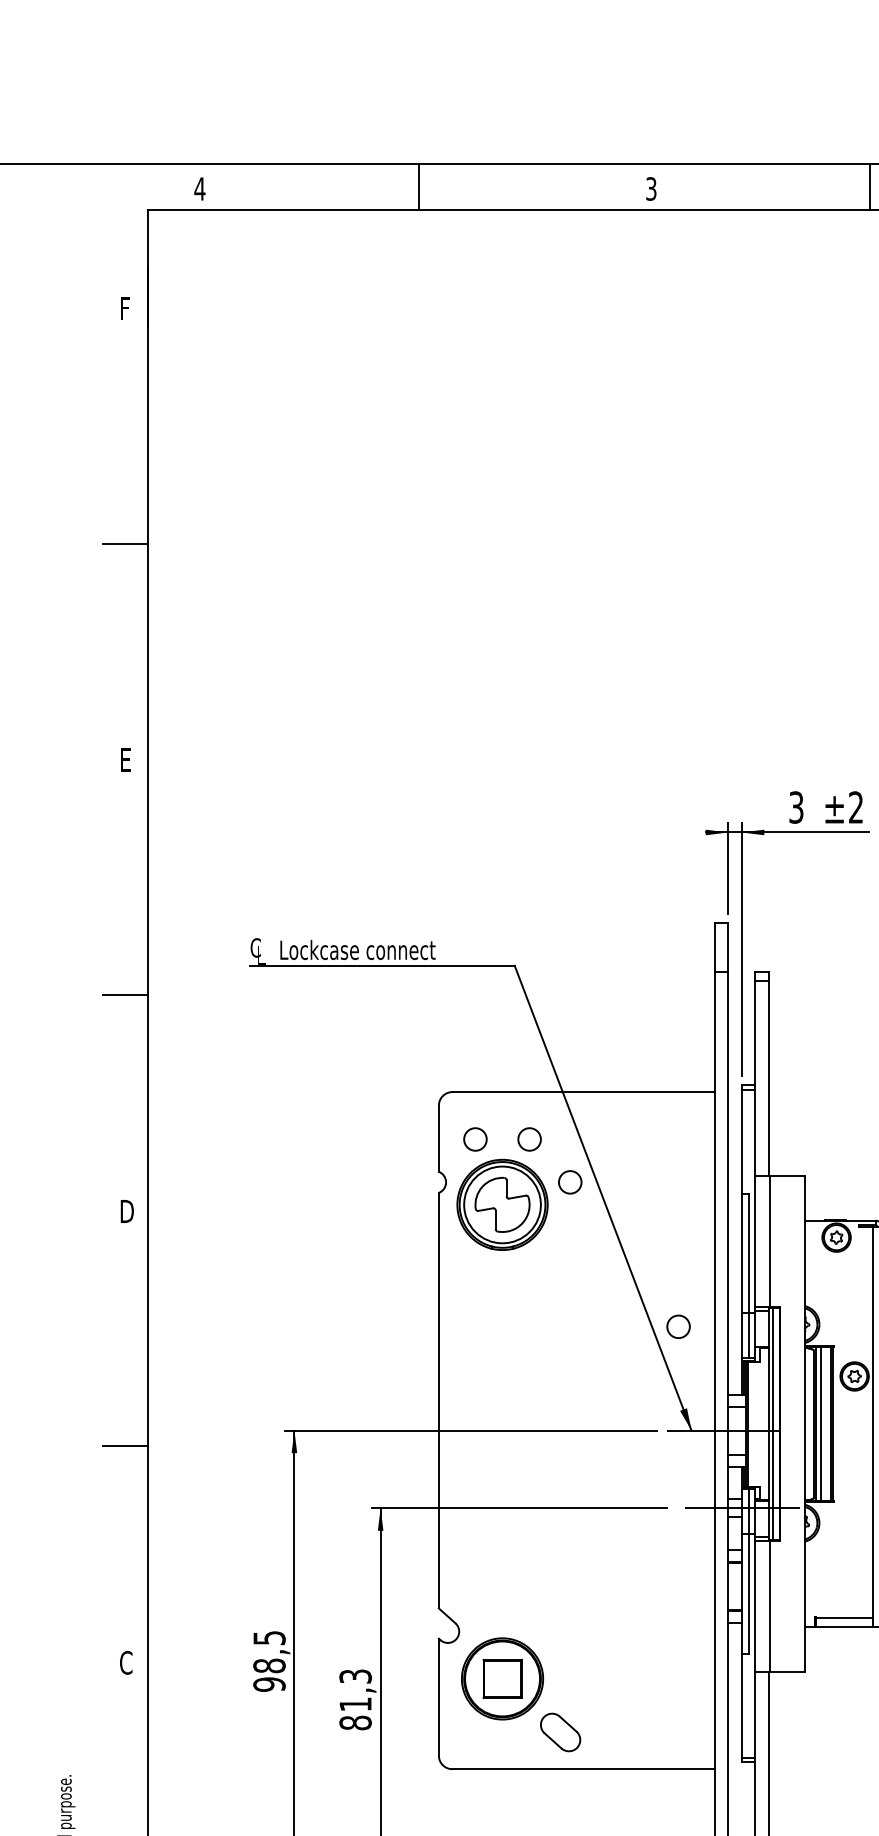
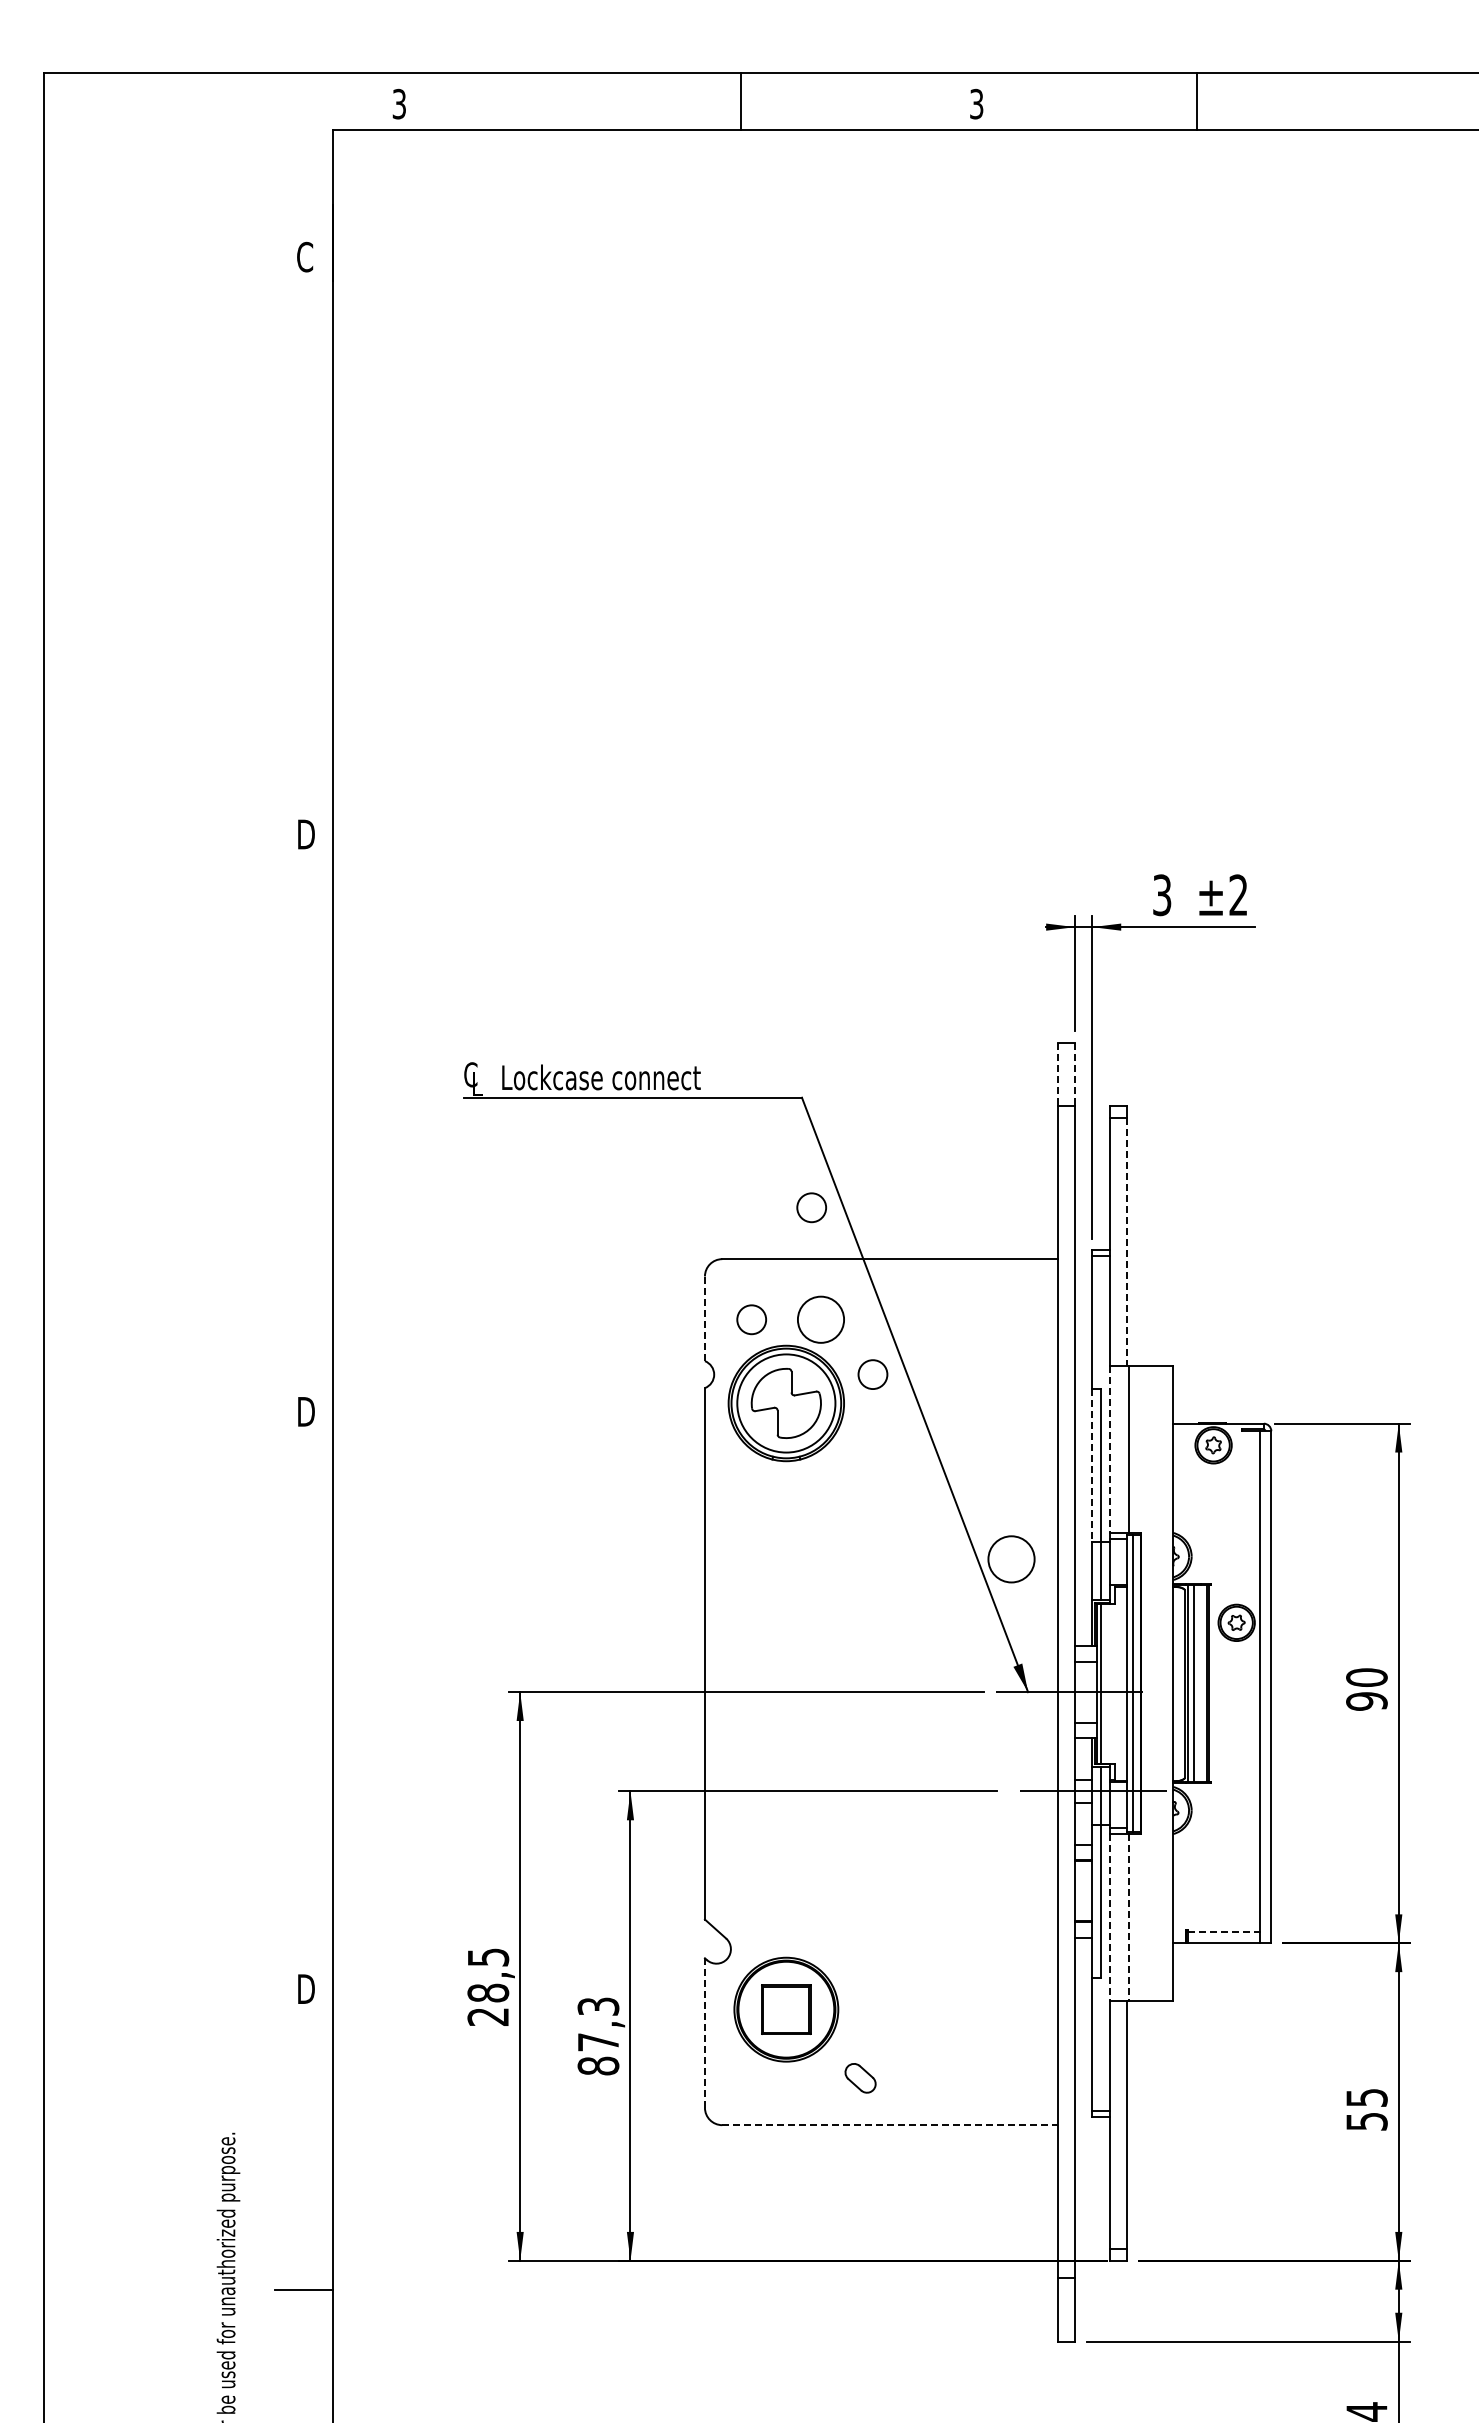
line: (418, 186) -> (741, 101), moved
line: (870, 186) -> (1196, 101), moved
text: (200, 188) -> (399, 103), 4 -> 3
text: (126, 308) -> (305, 256), F -> C
line: (125, 543) -> (304, 557), removed
text: (127, 760) -> (306, 834), E -> D
line: (714, 947) -> (1057, 1074), solid -> dashed
line: (728, 947) -> (1075, 1074), solid -> dashed
line: (125, 994) -> (304, 1134), removed
circle: (522, 1051) -> (811, 1207), added
line: (769, 1079) -> (1127, 1242), solid -> dashed
line: (438, 1138) -> (704, 1318), solid -> dashed
circle: (529, 1139) -> (820, 1319), size x1.6
line: (755, 1240) -> (1109, 1449), solid -> dashed
line: (741, 1254) -> (1092, 1466), solid -> dashed
circle: (678, 1326) -> (1011, 1558), size x1.6
line: (125, 1446) -> (304, 1712), removed
line: (755, 1606) -> (1109, 1917), solid -> dashed
line: (770, 1606) -> (1128, 1917), solid -> dashed
line: (845, 1617) -> (1224, 1931), solid -> dashed
text: (126, 1662) -> (305, 1988), C -> D
text: (269, 1684) -> (488, 2016), 98,5 -> 28,5
line: (438, 1697) -> (704, 2033), solid -> dashed
text: (355, 1704) -> (598, 2042), 81,3 -> 87,3
part: (560, 1732) -> (860, 2078), size x0.6
line: (583, 1769) -> (890, 2125), solid -> dashed

